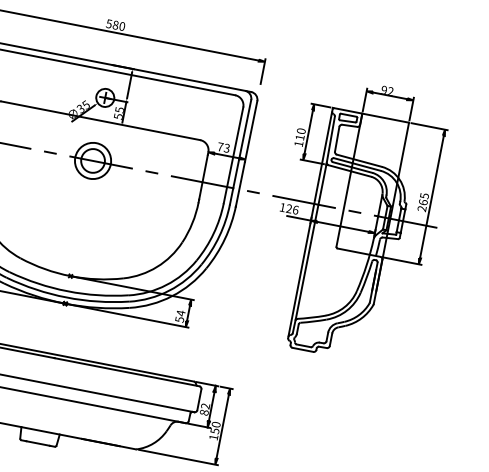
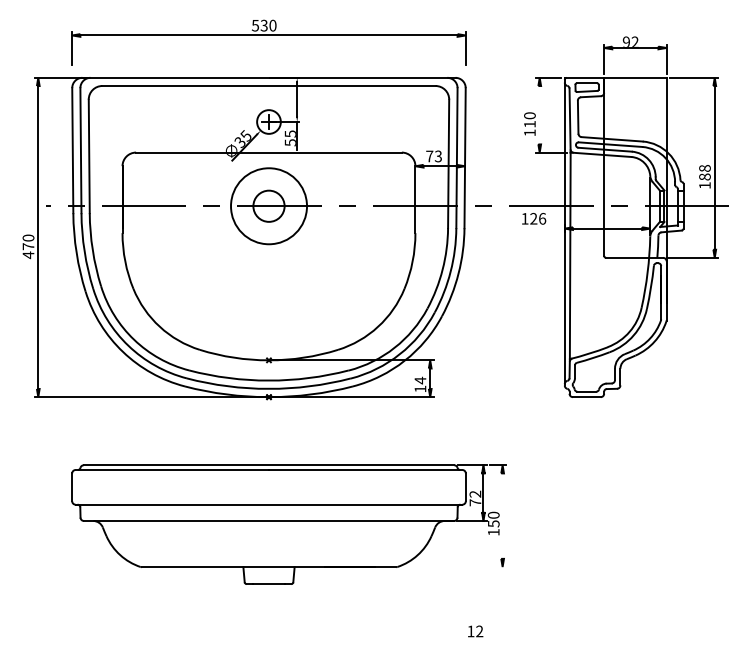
text: (115, 24) -> (263, 25), 580 -> 530
line: (308, 132) -> (539, 115), removed
circle: (92, 161) -> (268, 206), size x1.6
text: (422, 202) -> (704, 177), 265 -> 188
line: (298, 218) -> (548, 228), removed
text: (179, 319) -> (420, 388), 54 -> 14
text: (204, 412) -> (475, 502), 82 -> 72
line: (222, 426) -> (502, 515), removed
line: (178, 457) -> (453, 567), removed

